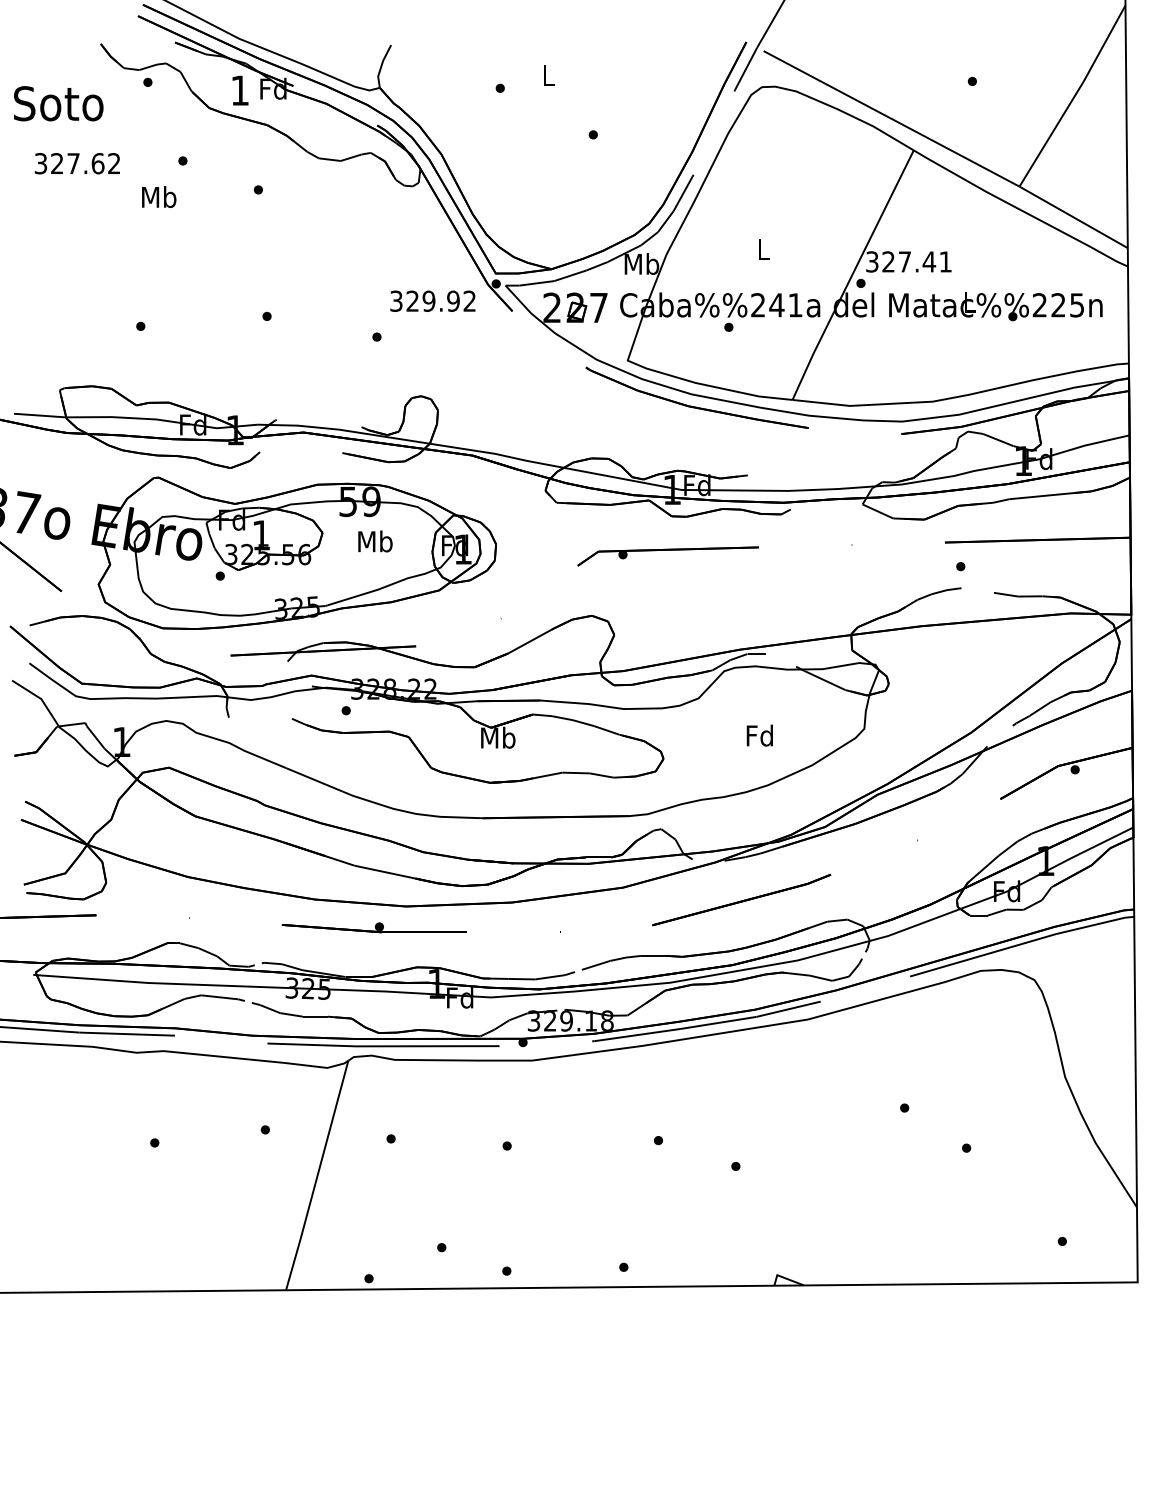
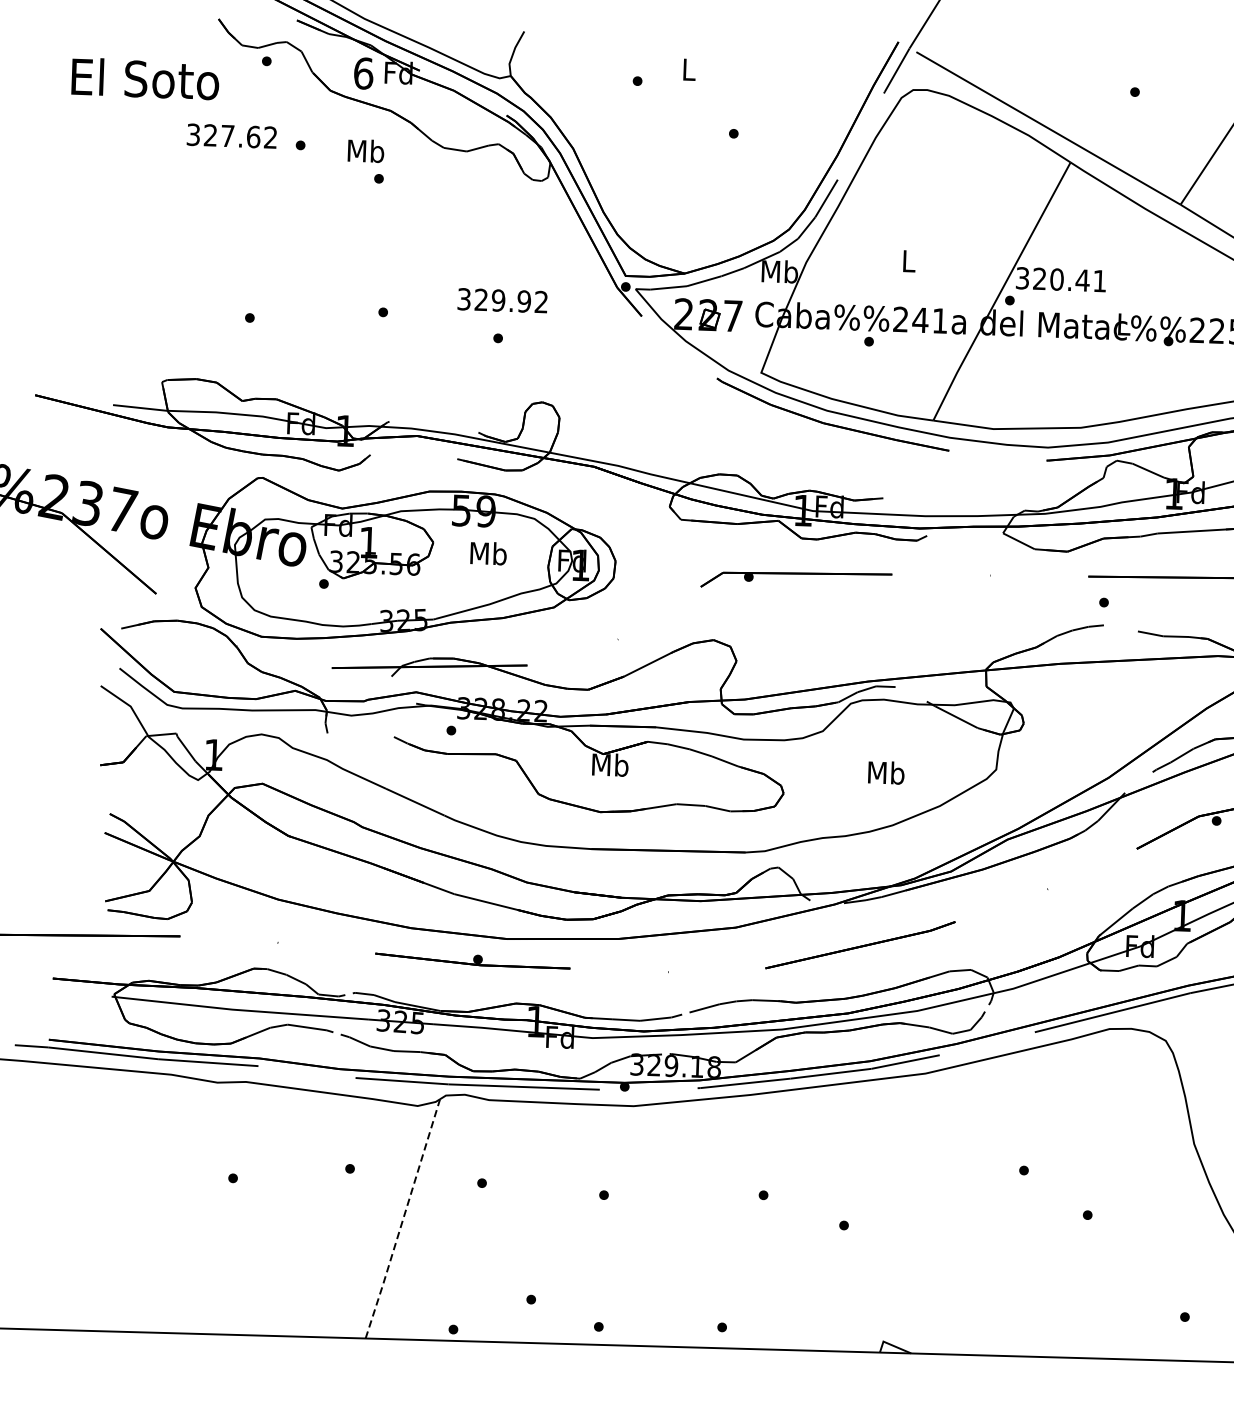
text: (240, 90) -> (363, 73), 1 -> 6
text: (76, 163) -> (230, 136), moved
text: (159, 196) -> (366, 150), moved
text: (904, 261) -> (1056, 279), 327.41 -> 320.41
text: (432, 300) -> (502, 299), moved
text: (760, 735) -> (886, 772), Fd -> Mb
line: (317, 1176) -> (403, 1219), solid -> dashed

